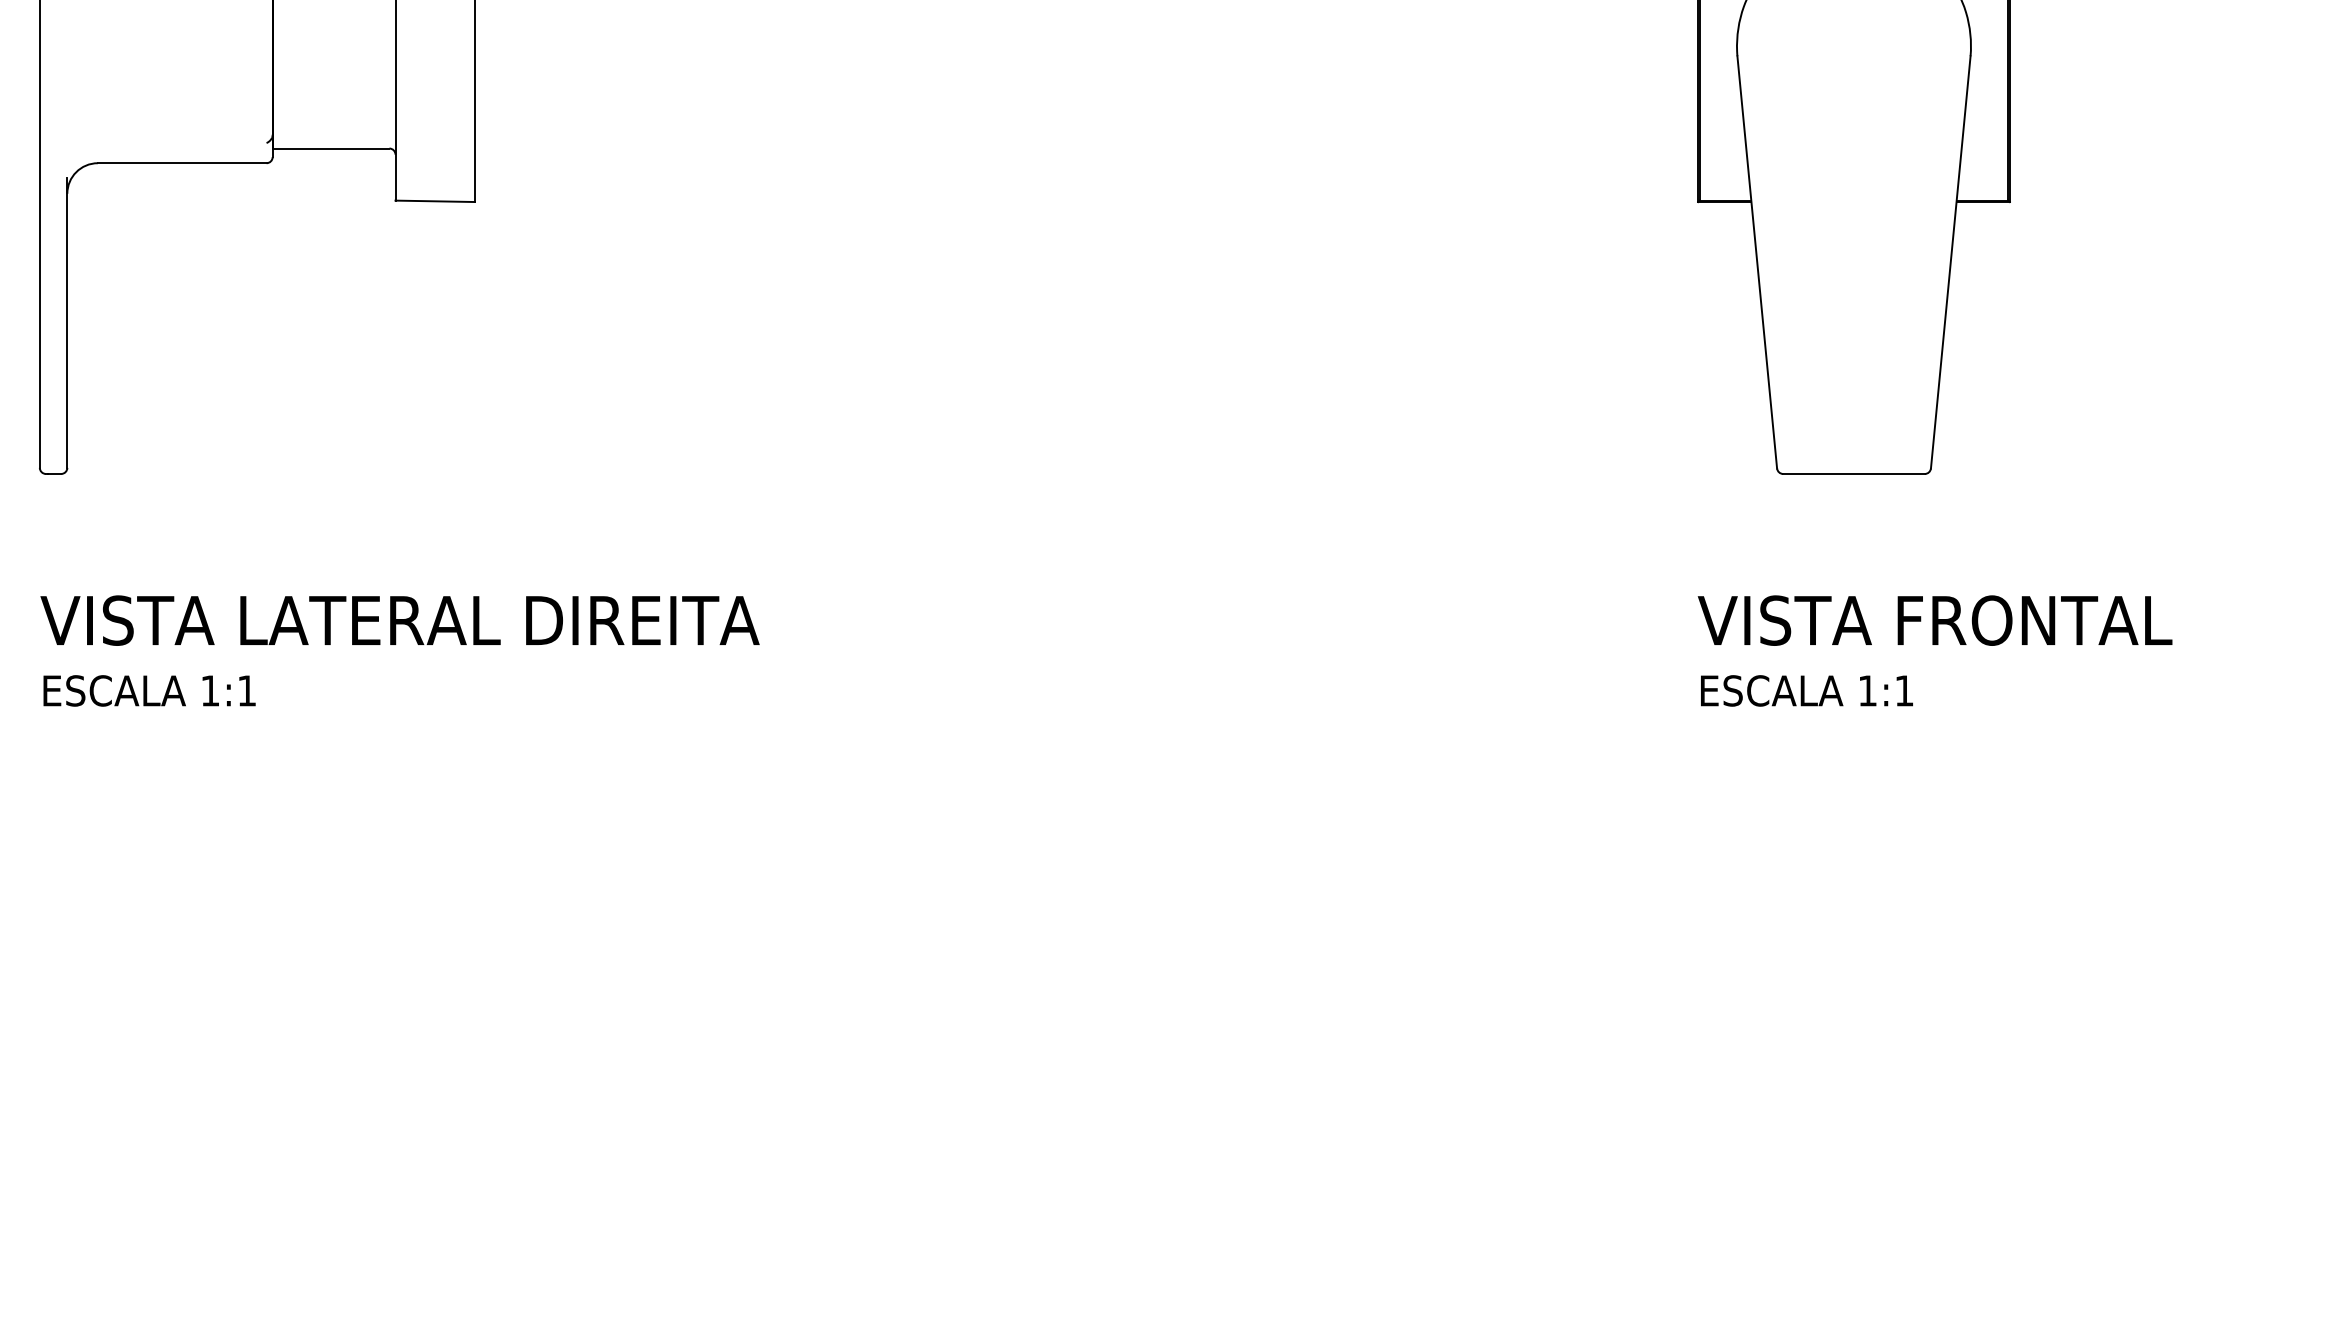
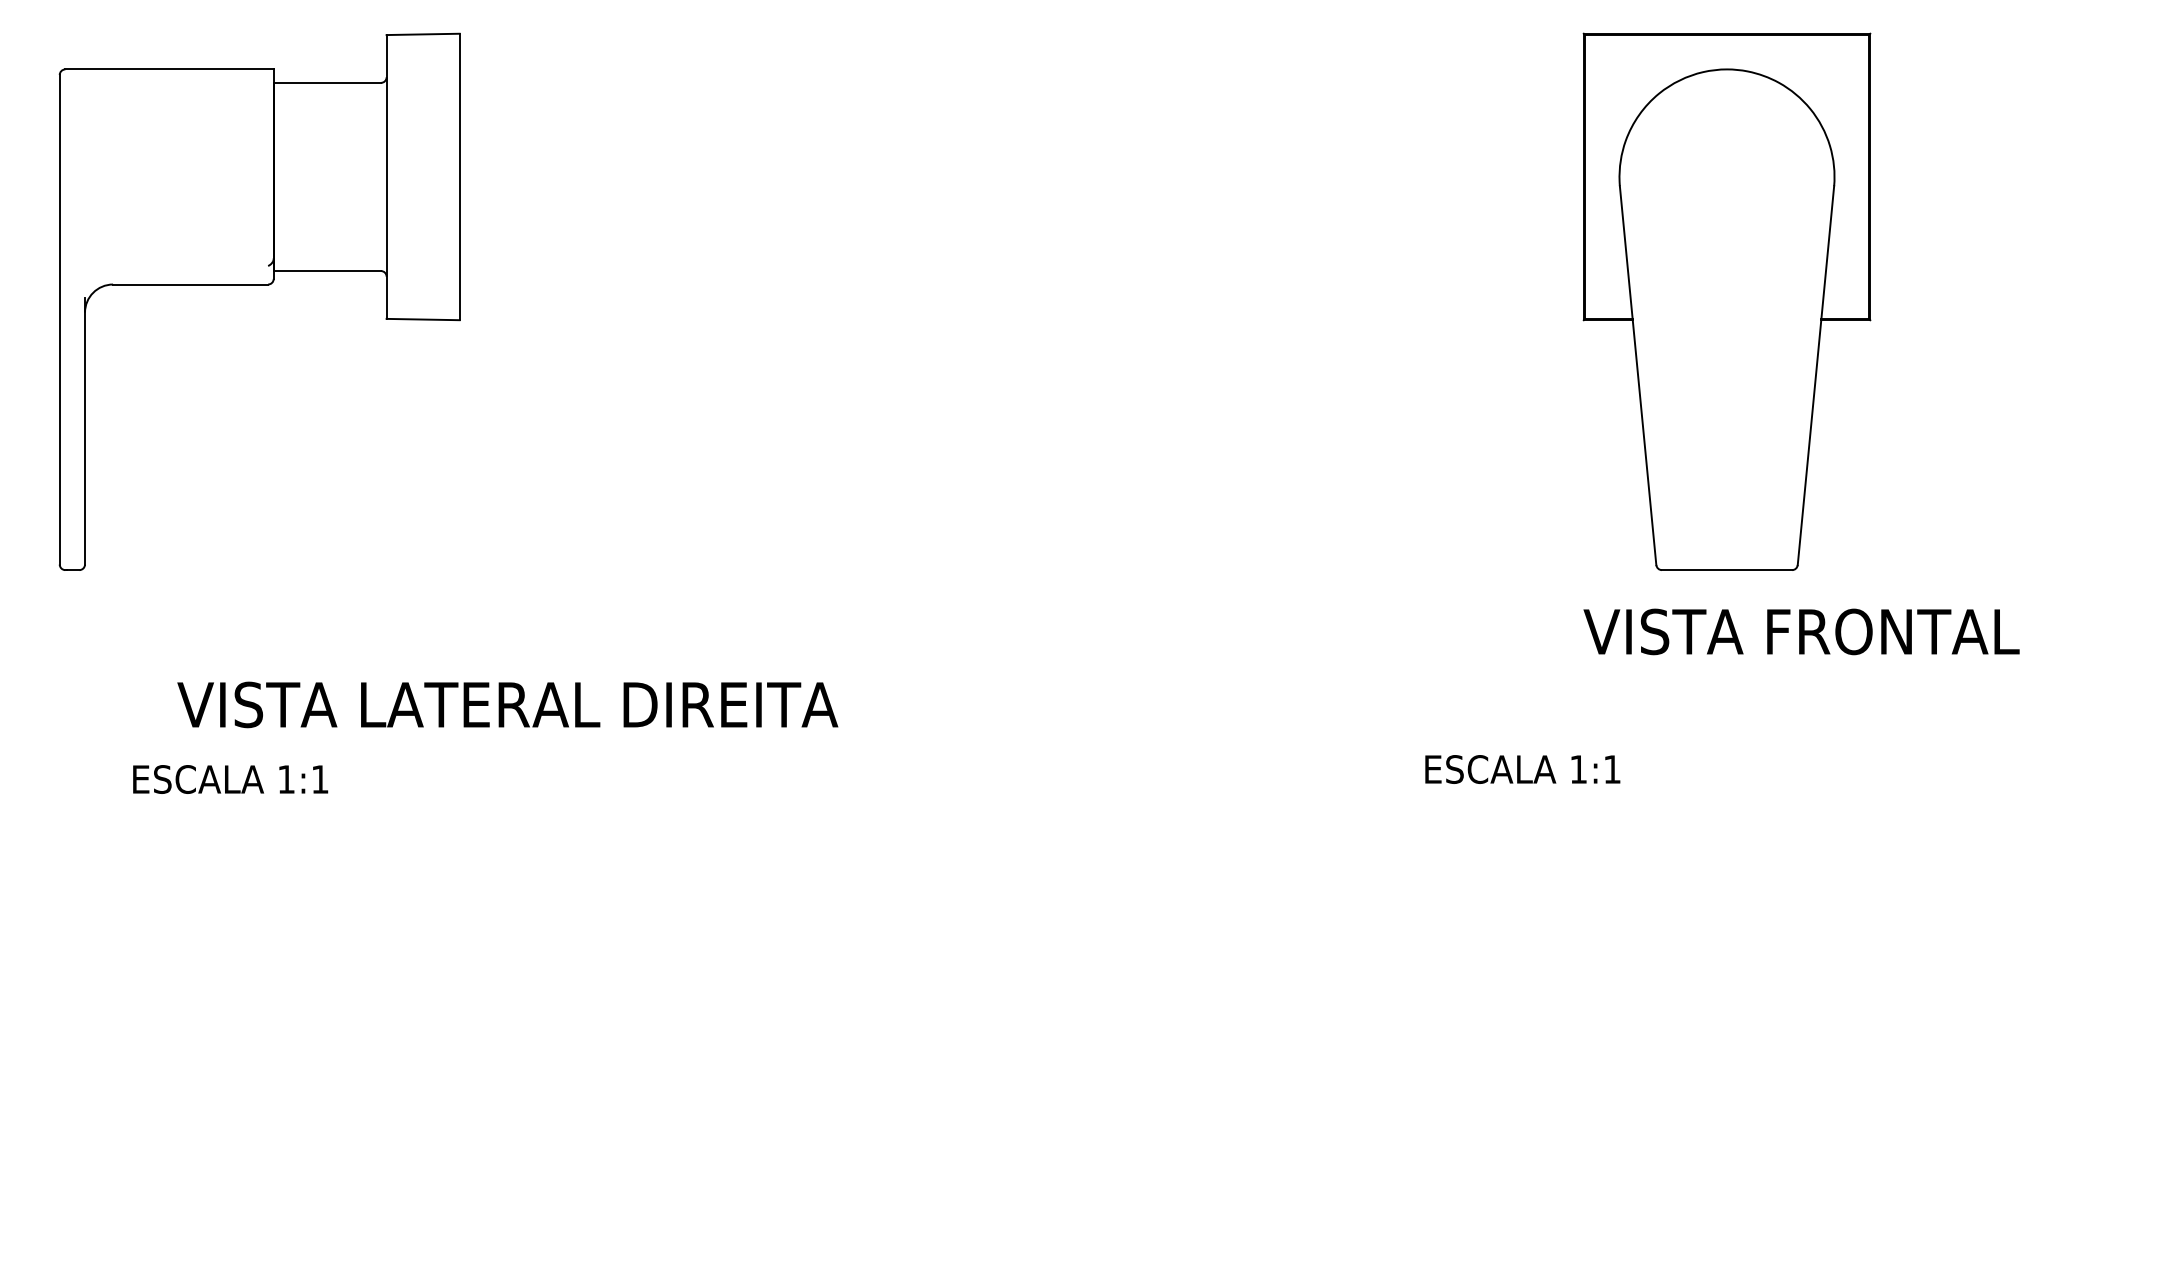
text: (399, 620) -> (507, 704), moved
text: (1935, 620) -> (1801, 631), moved
text: (149, 690) -> (230, 779), moved
text: (1806, 690) -> (1522, 769), moved

